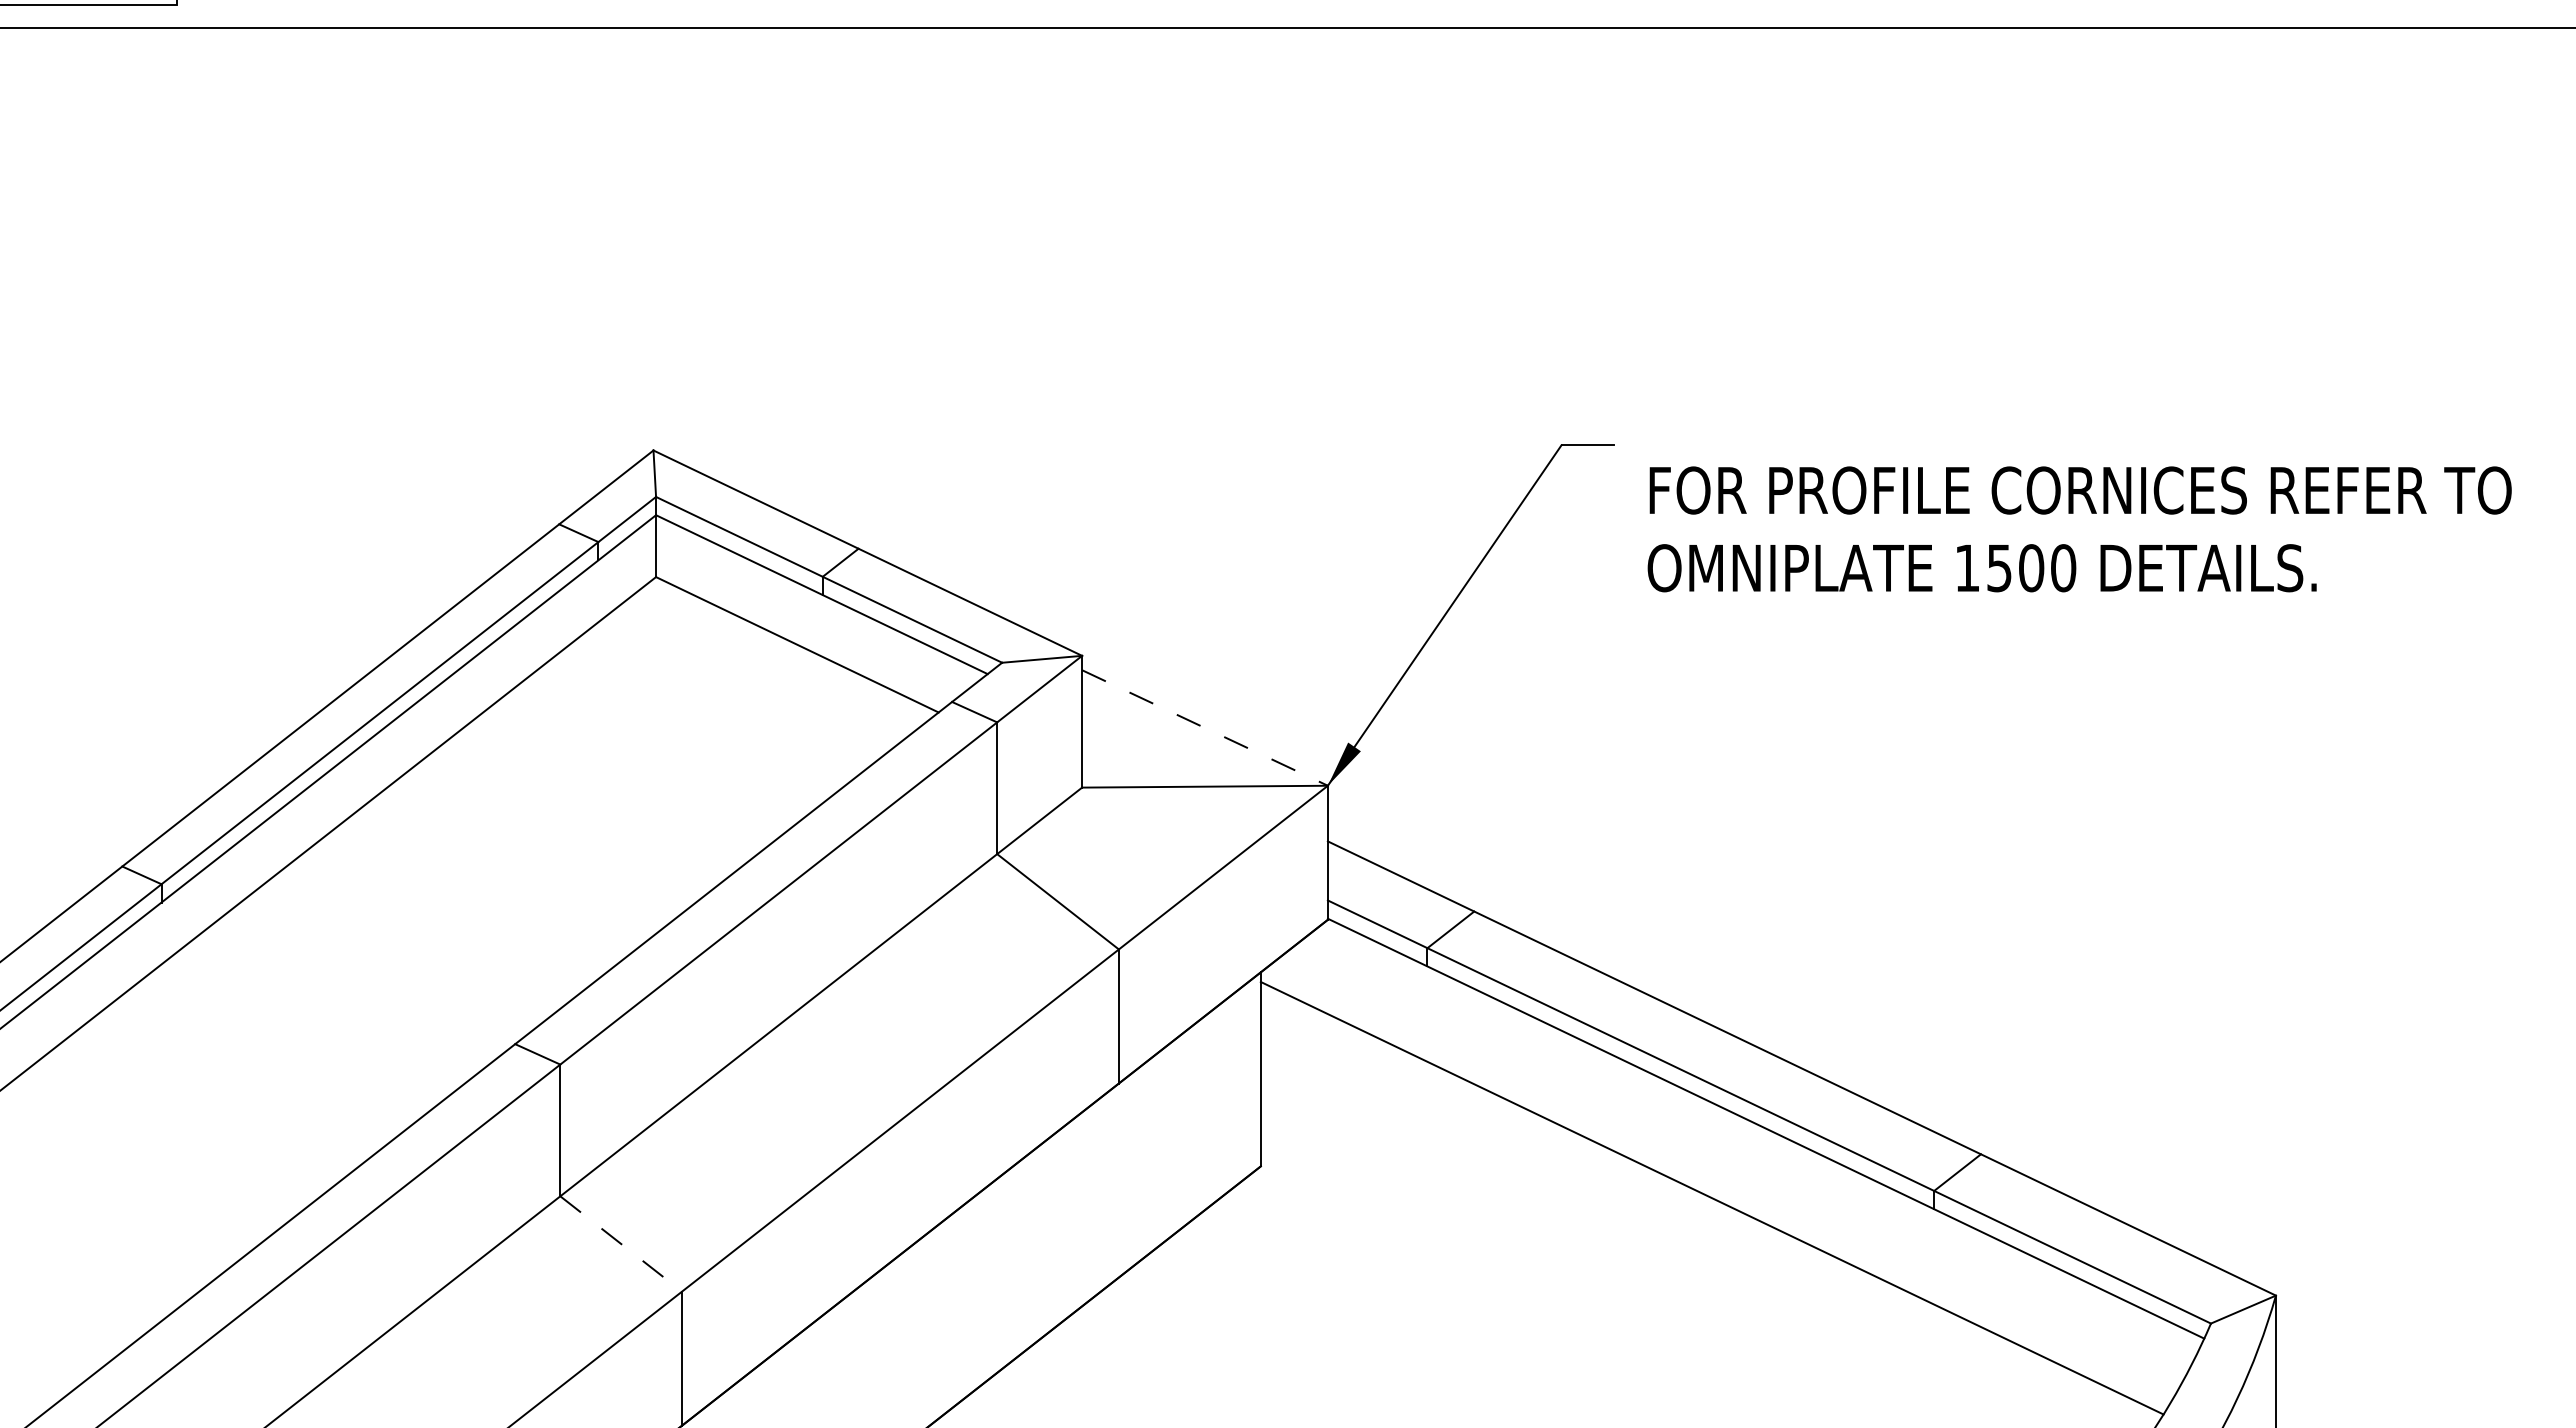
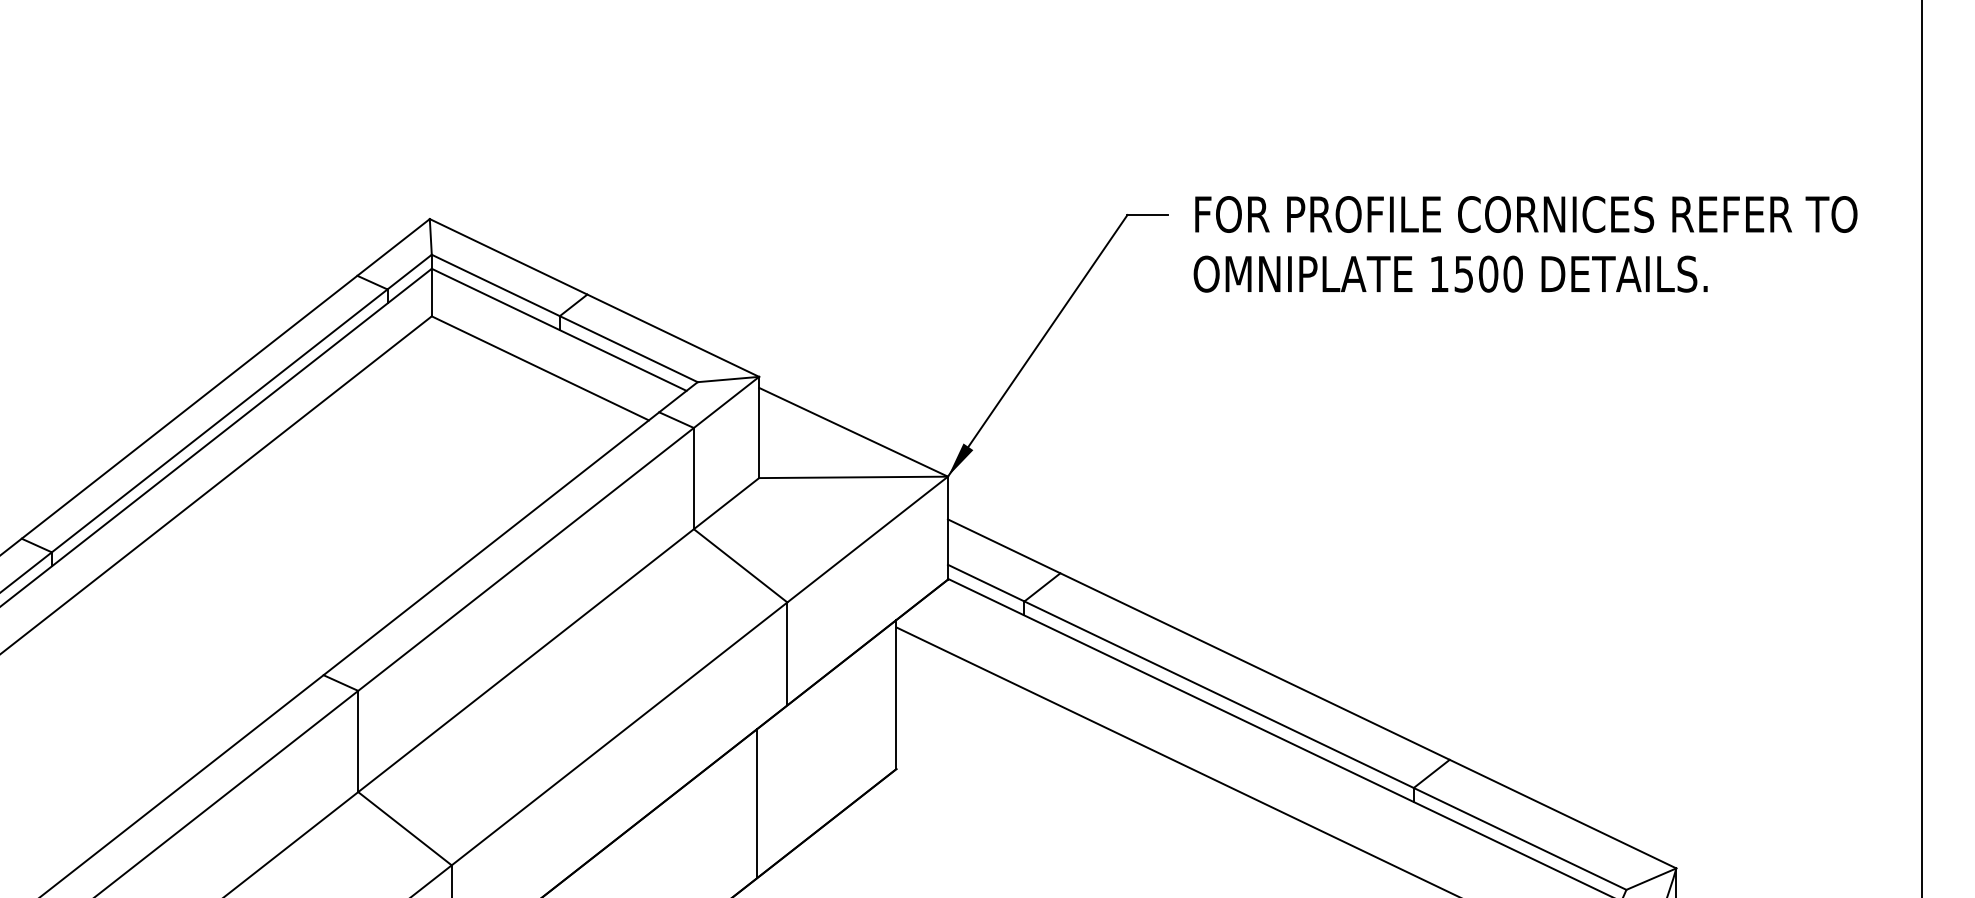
text: (2079, 529) -> (1525, 244), moved
line: (1205, 727) -> (853, 431), dashed -> solid
line: (1079, 1210) -> (757, 803), added
line: (621, 1244) -> (405, 829), dashed -> solid

